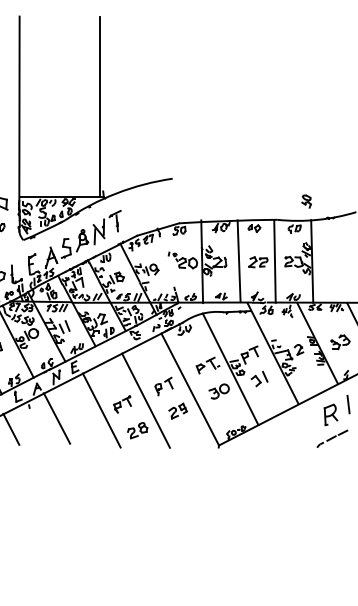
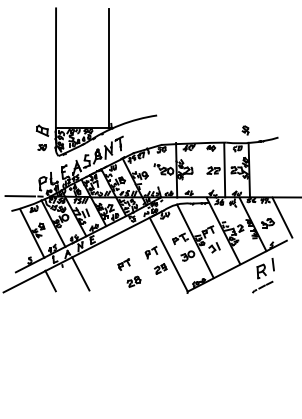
line: (239, 260) -> (201, 169), removed
line: (145, 399) -> (139, 261), removed
line: (100, 410) -> (109, 268), removed

